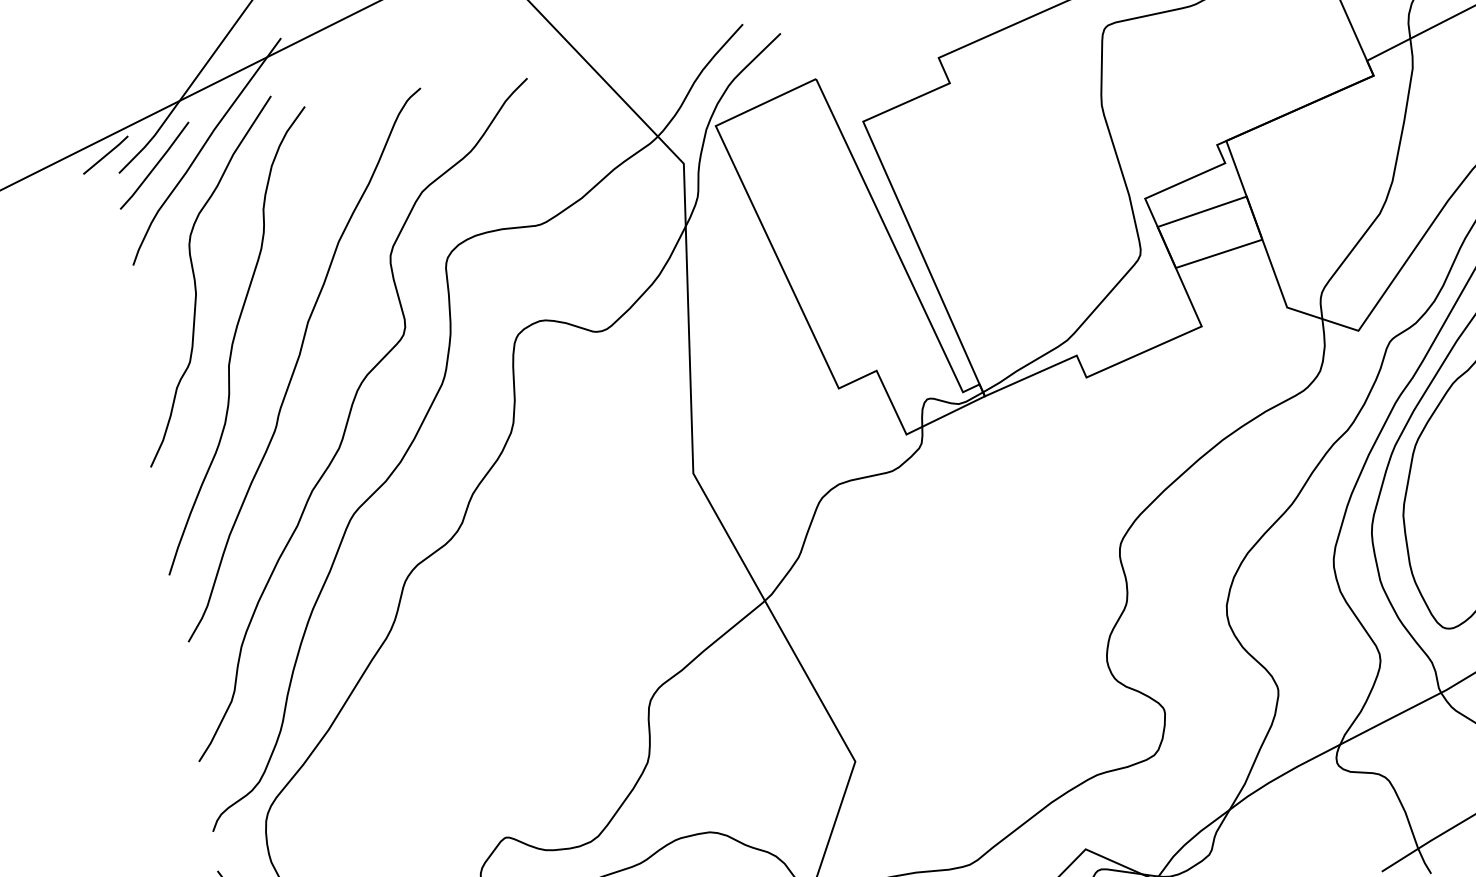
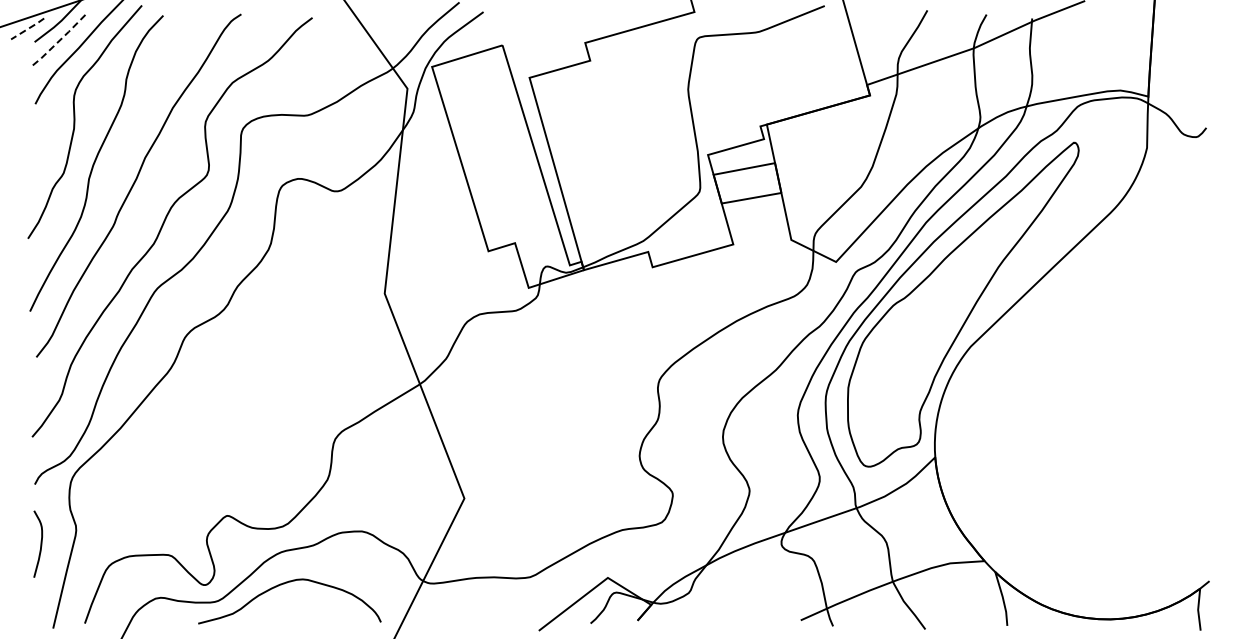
line: (106, 154) -> (28, 28), solid -> dashed
line: (155, 167) -> (59, 41), solid -> dashed

